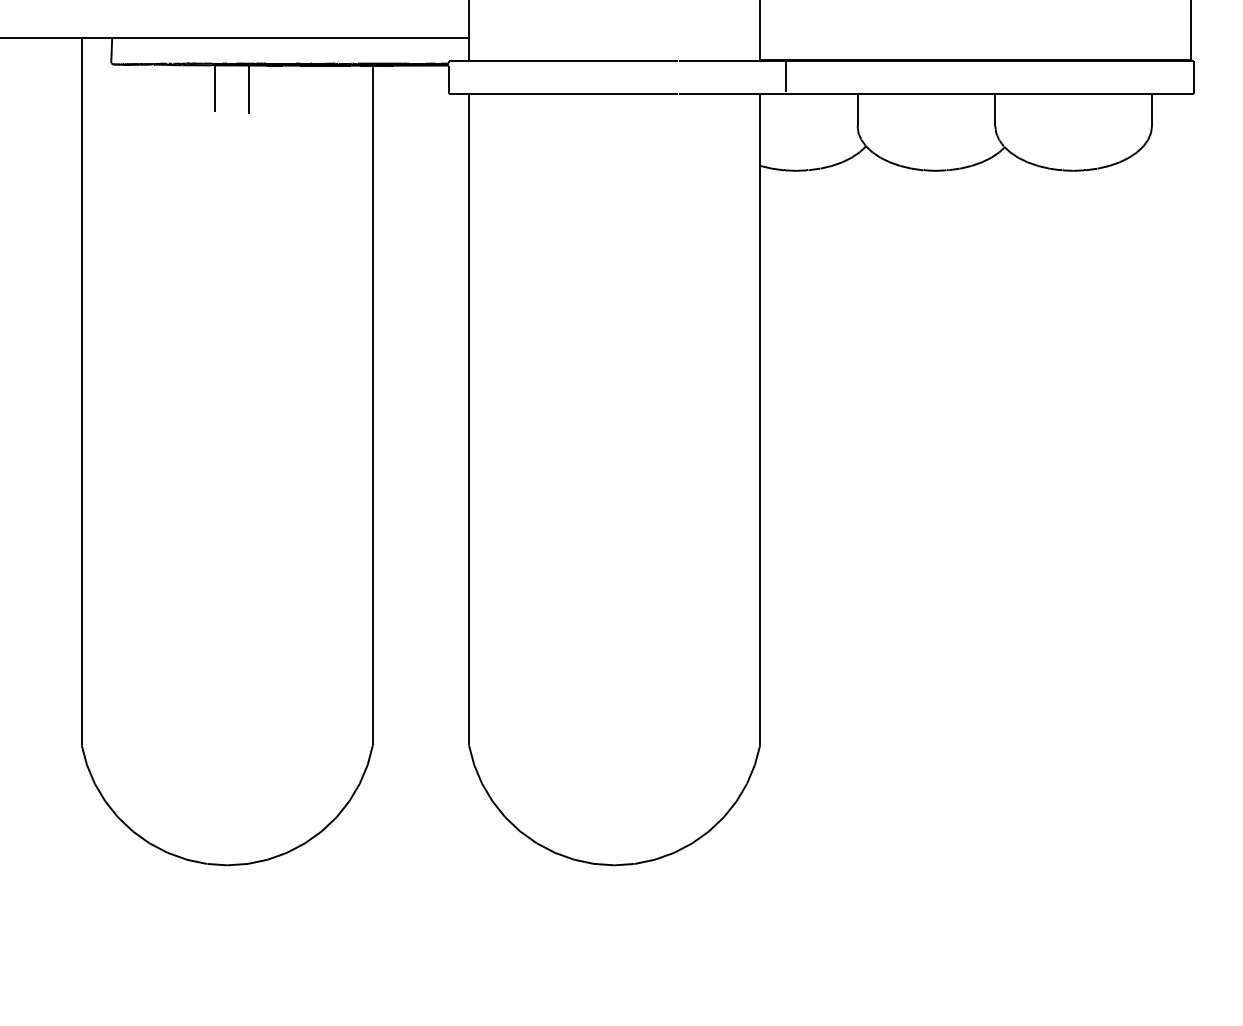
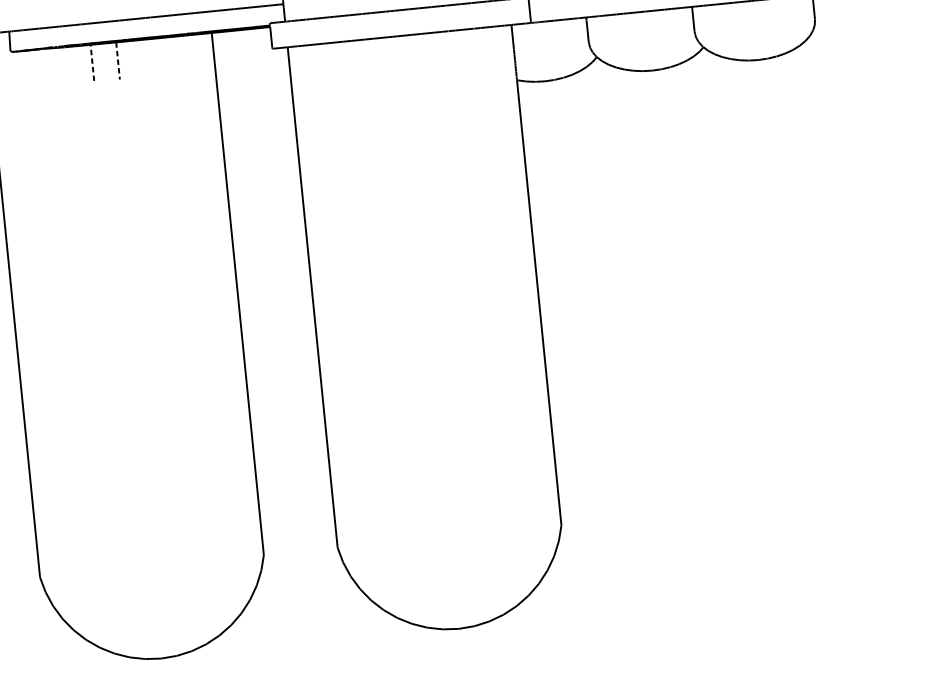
line: (215, 88) -> (92, 62), solid -> dashed
line: (248, 90) -> (118, 61), solid -> dashed

